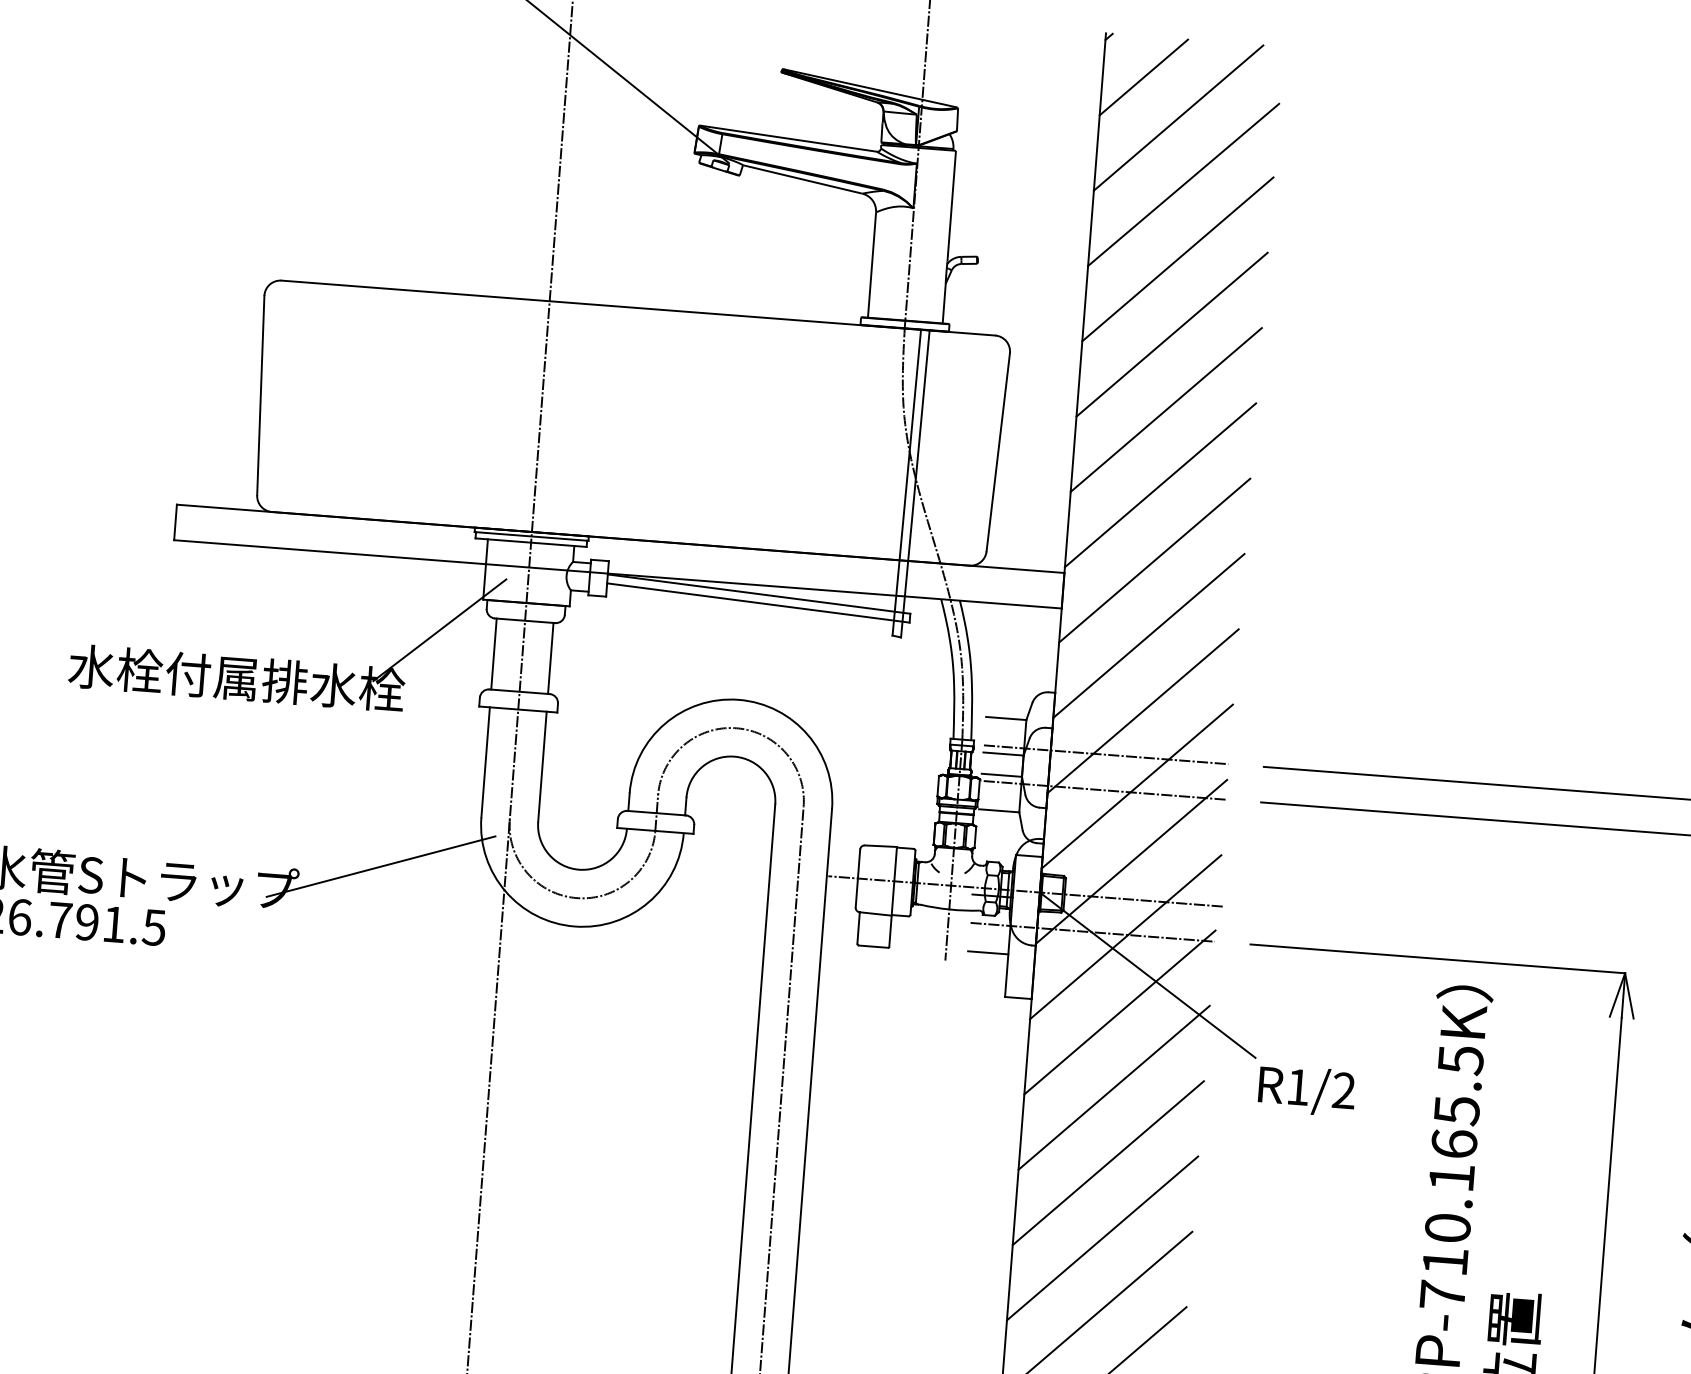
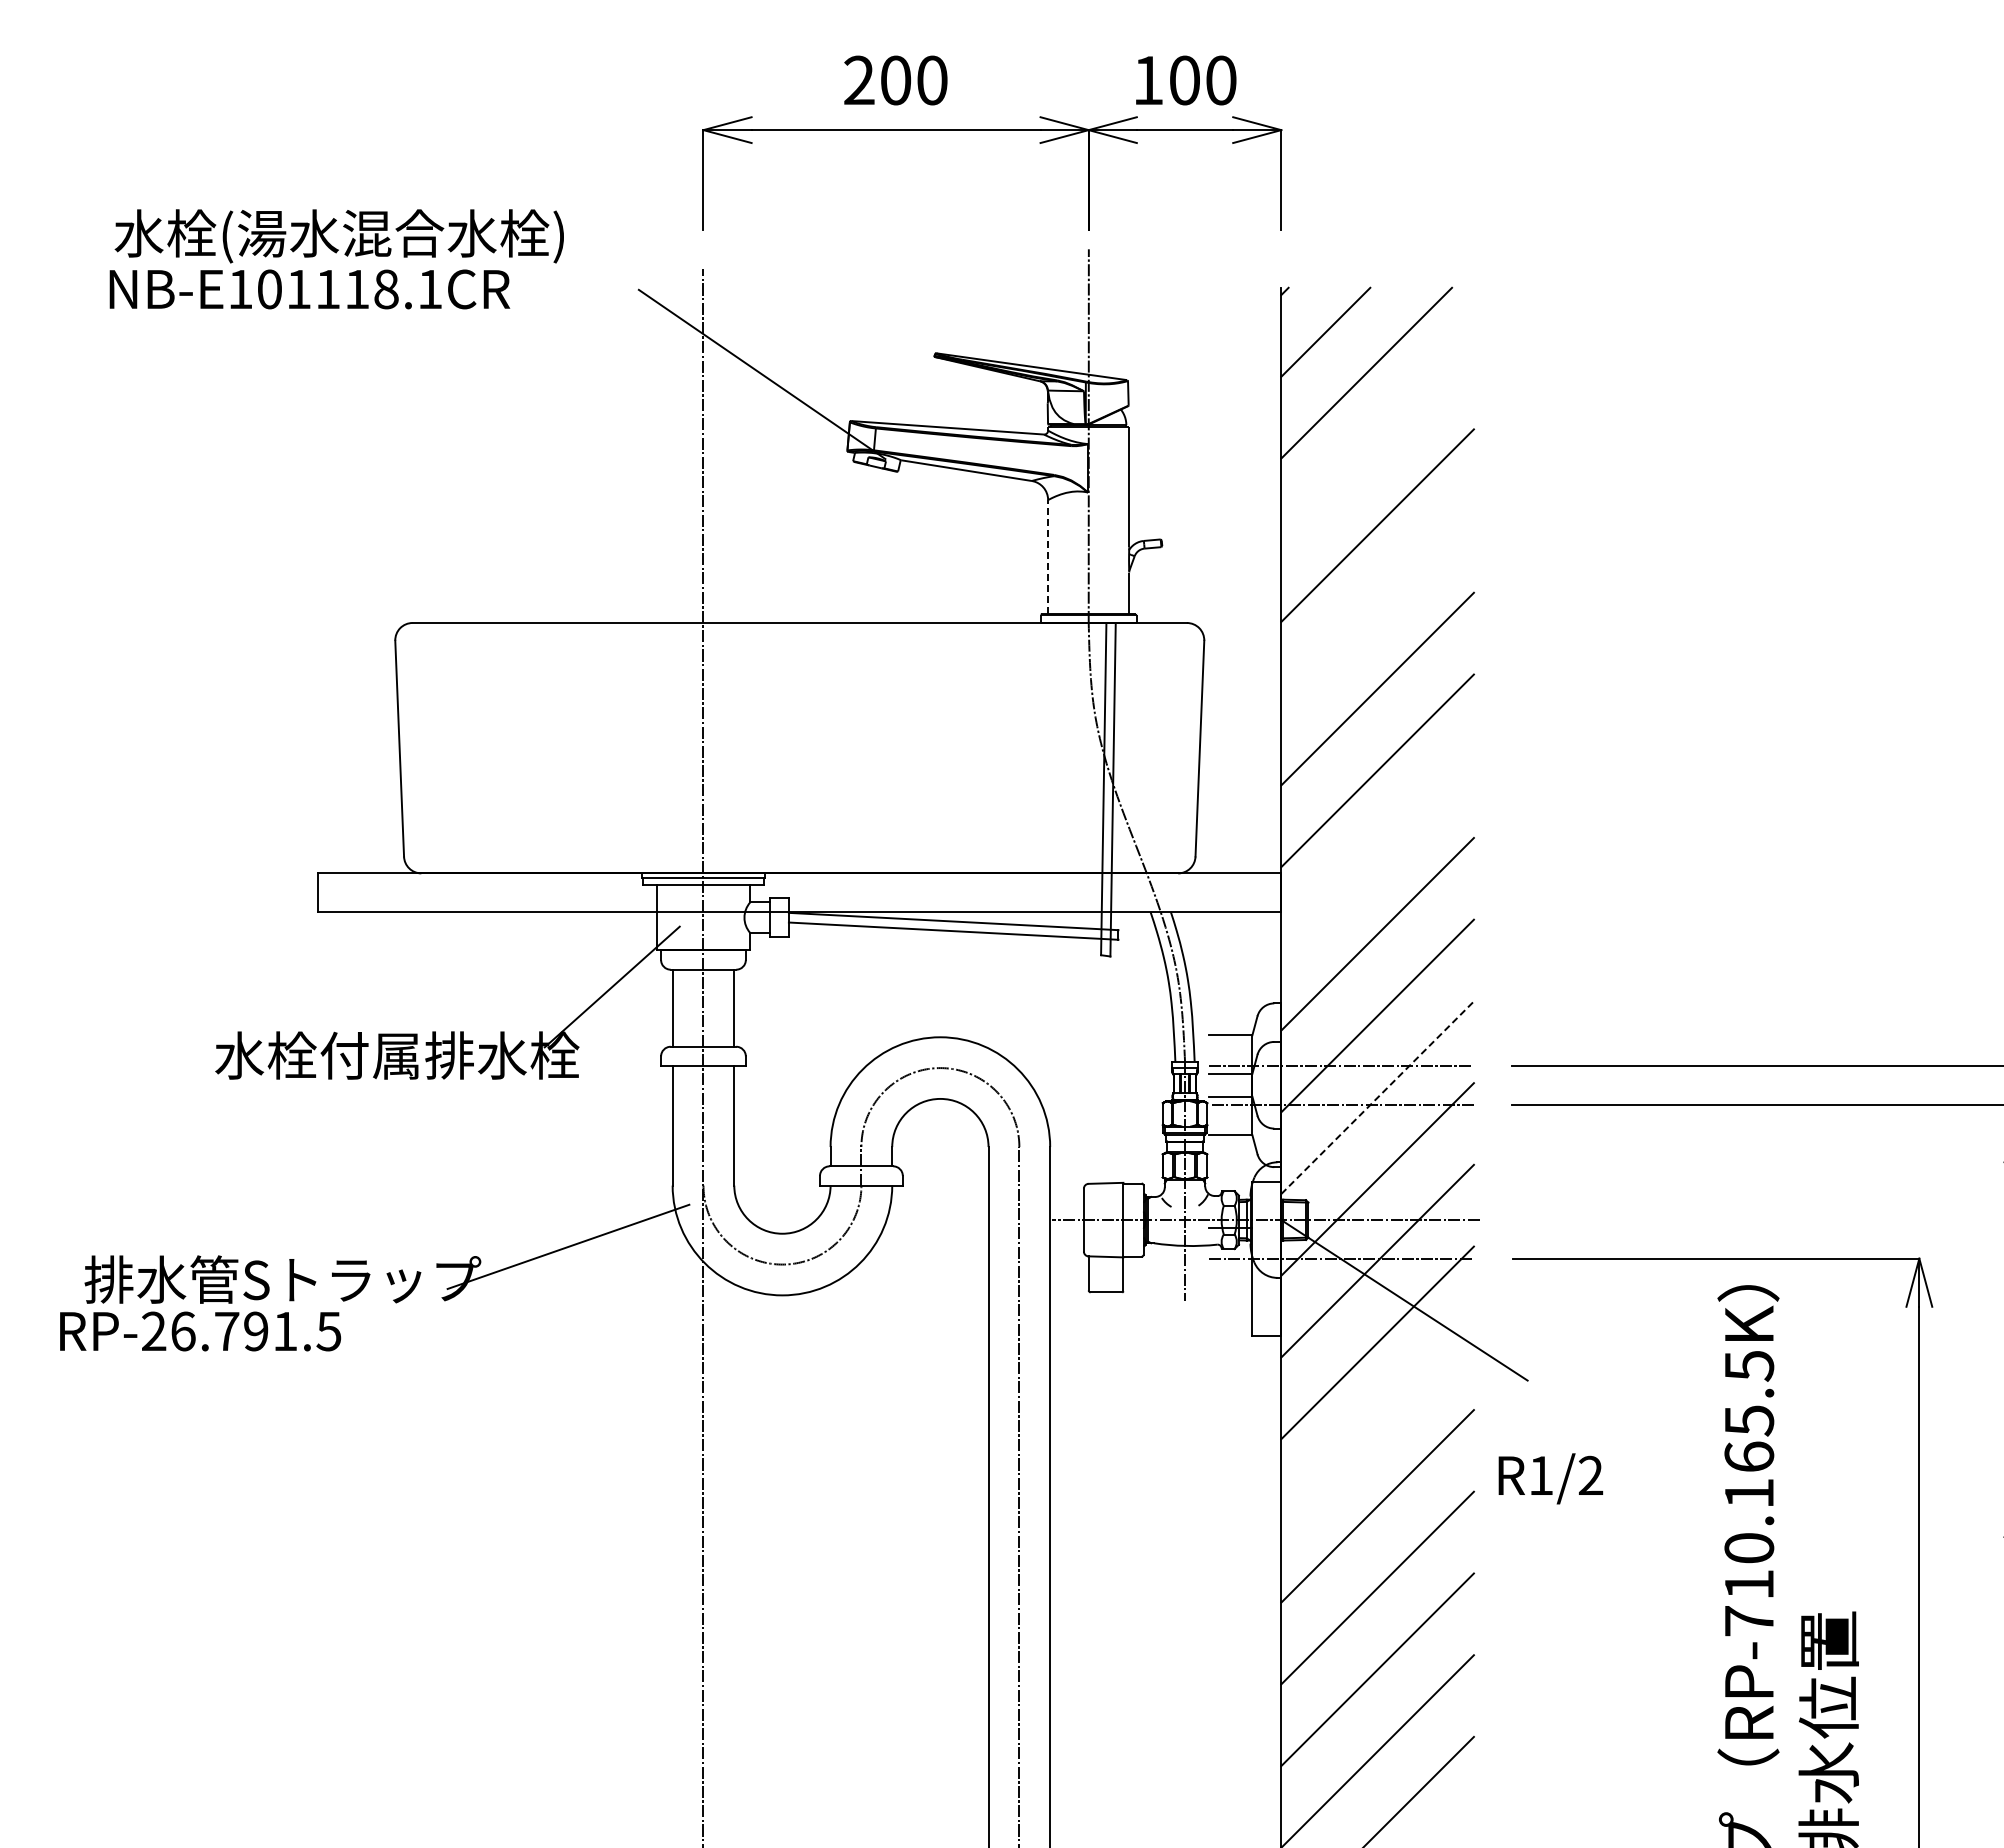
line: (1183, 184) -> (1377, 444), removed
line: (872, 264) -> (1048, 556), solid -> dashed
line: (1171, 334) -> (1377, 607), removed
line: (1154, 560) -> (1377, 852), removed
line: (1138, 786) -> (1378, 1097), solid -> dashed
line: (988, 952) -> (1230, 1289), removed
line: (1114, 1087) -> (1377, 1424), removed
text: (1306, 1090) -> (1550, 1478), moved

